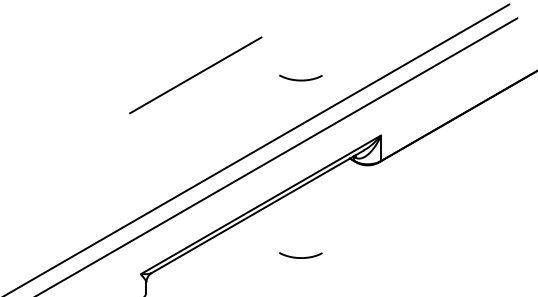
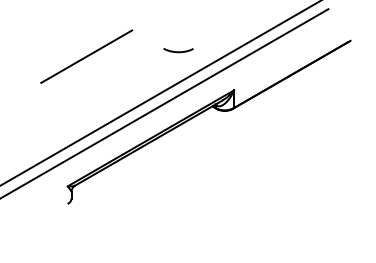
line: (195, 75) -> (86, 56), moved
curve: (300, 256) -> (178, 174), removed

